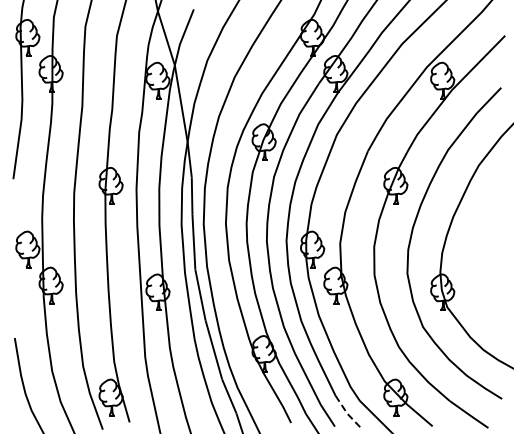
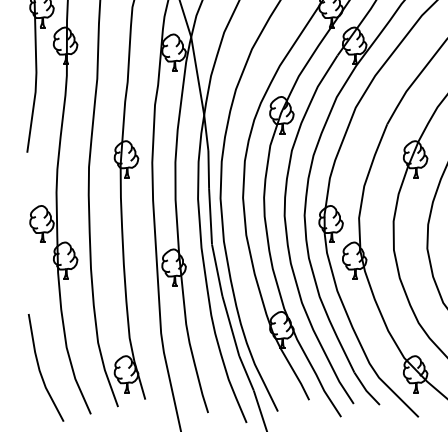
line: (347, 413) -> (366, 390), dashed -> solid

